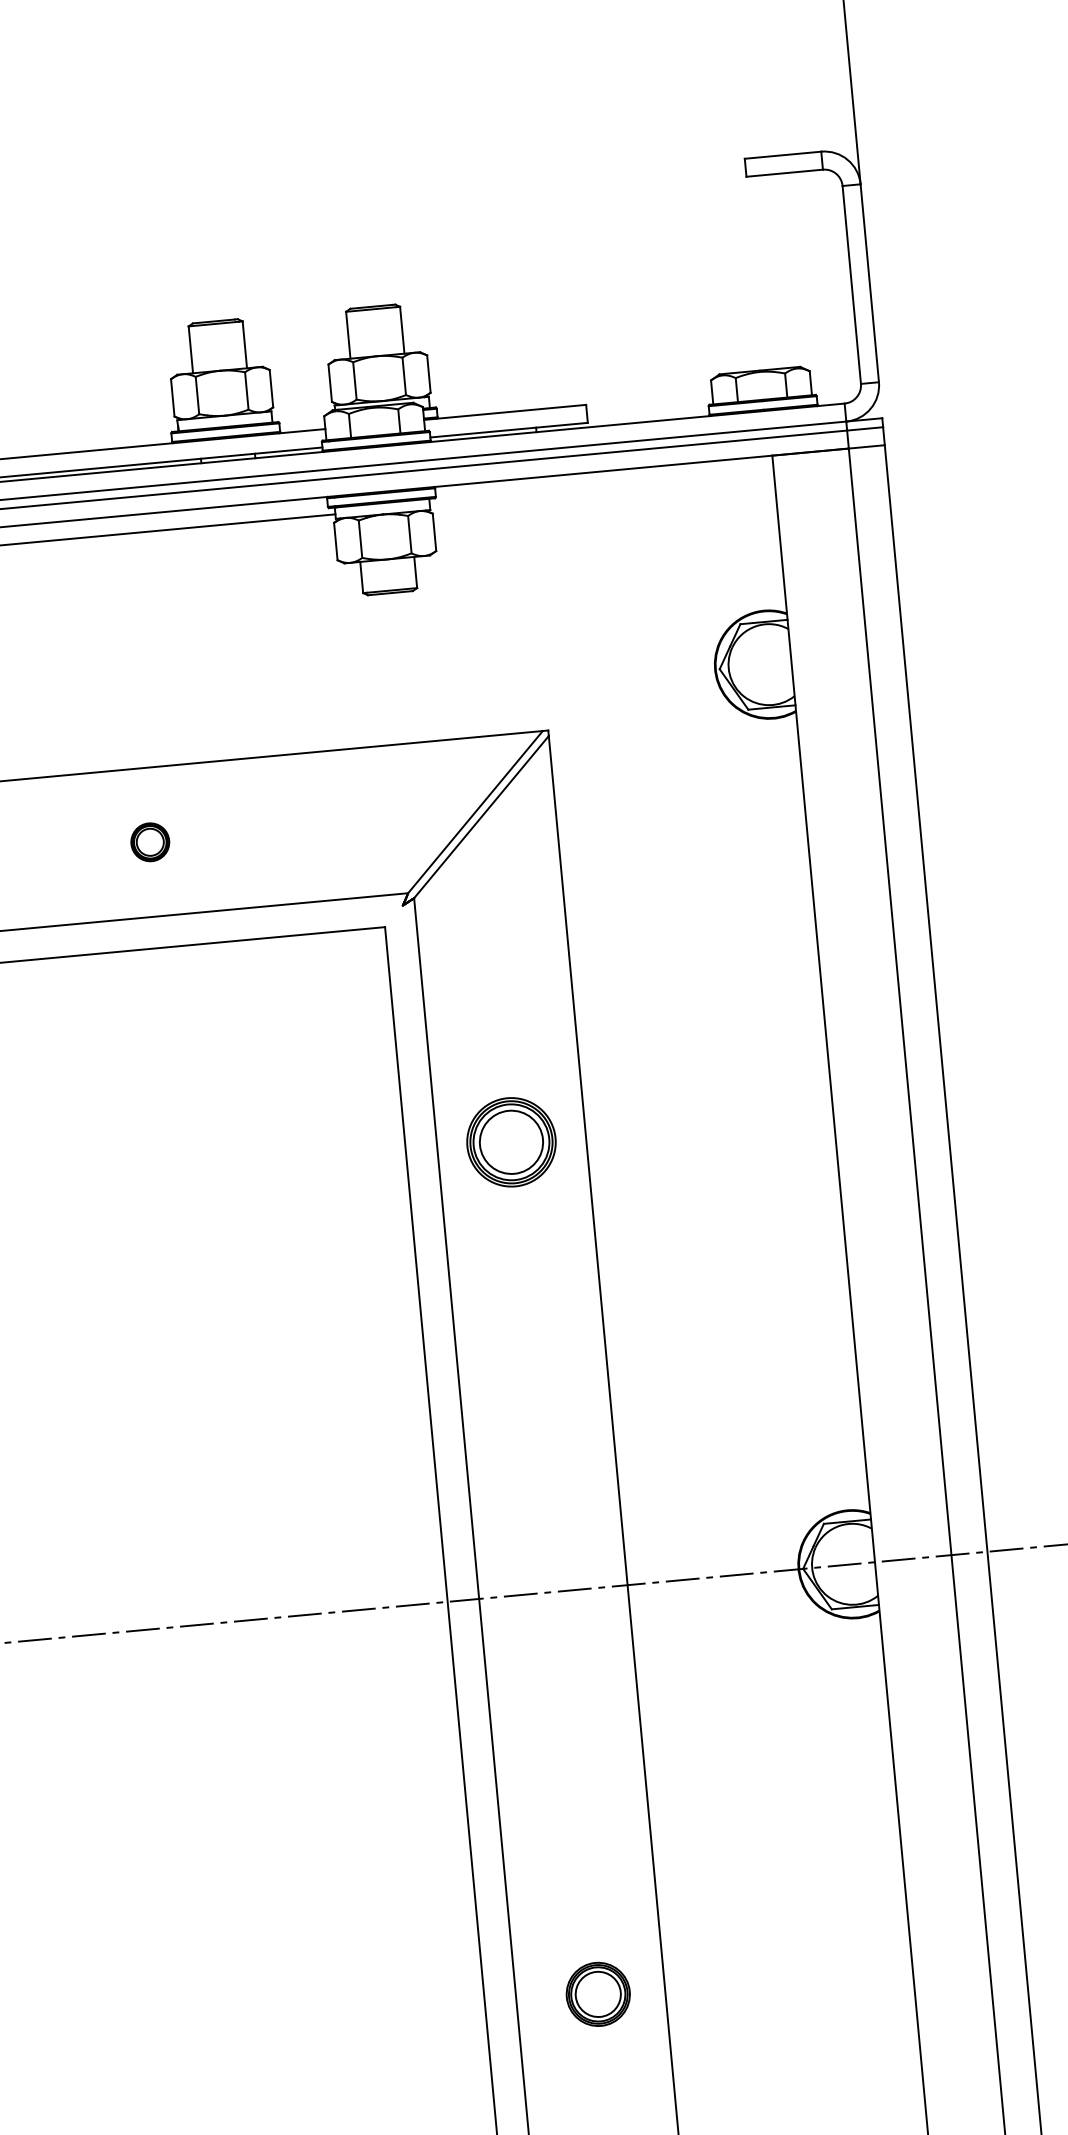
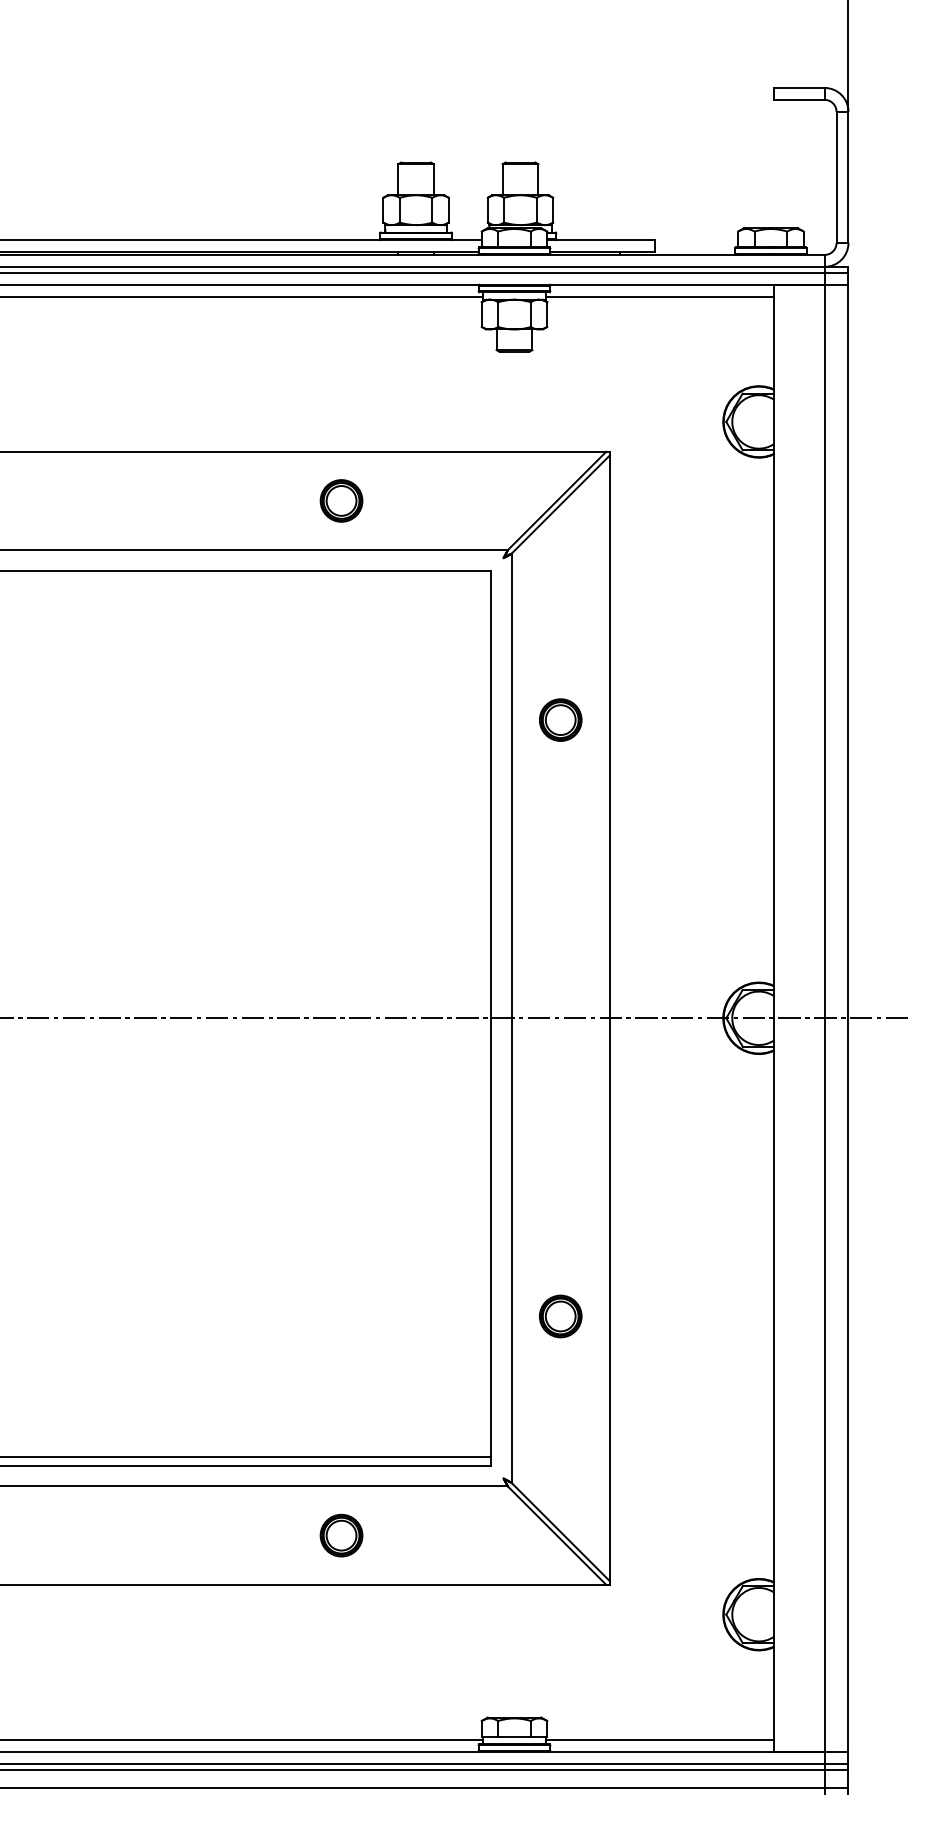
line: (601, 489) -> (659, 296), added
part: (150, 841) -> (341, 500), size x1.67
part: (511, 1141) -> (560, 719), size x0.71
part: (597, 1994) -> (560, 1316), moved

